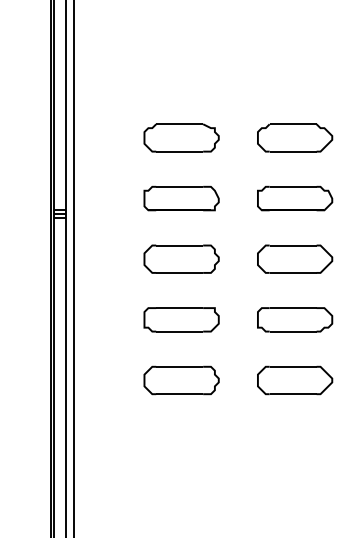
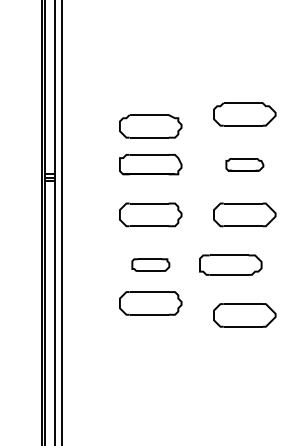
part: (181, 138) -> (150, 126), moved
part: (294, 198) -> (244, 164), size x0.6
part: (181, 319) -> (150, 264), size x0.6
part: (294, 319) -> (230, 264), moved
part: (181, 380) -> (150, 303), moved

